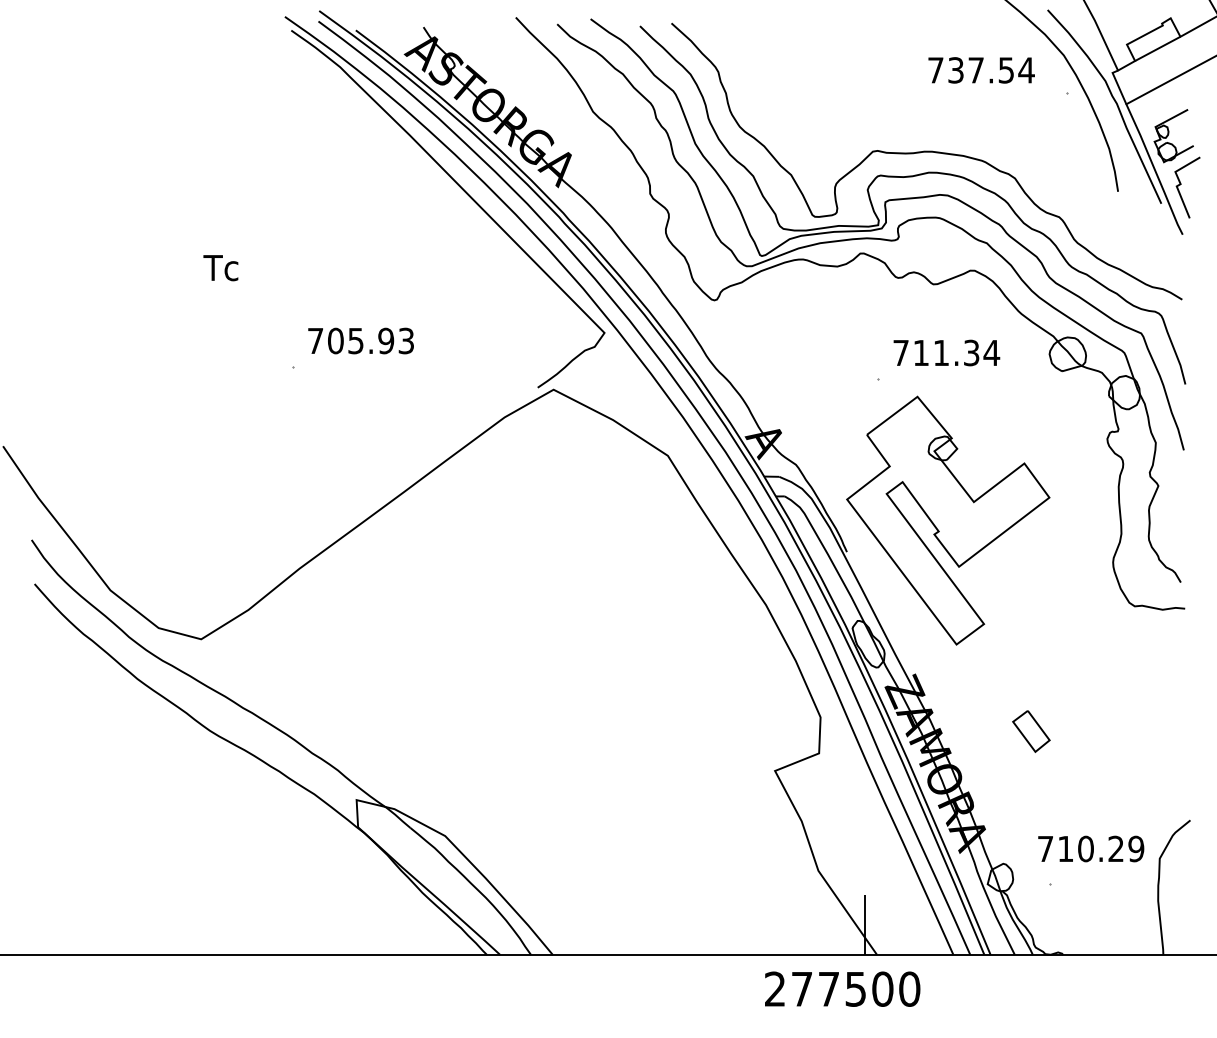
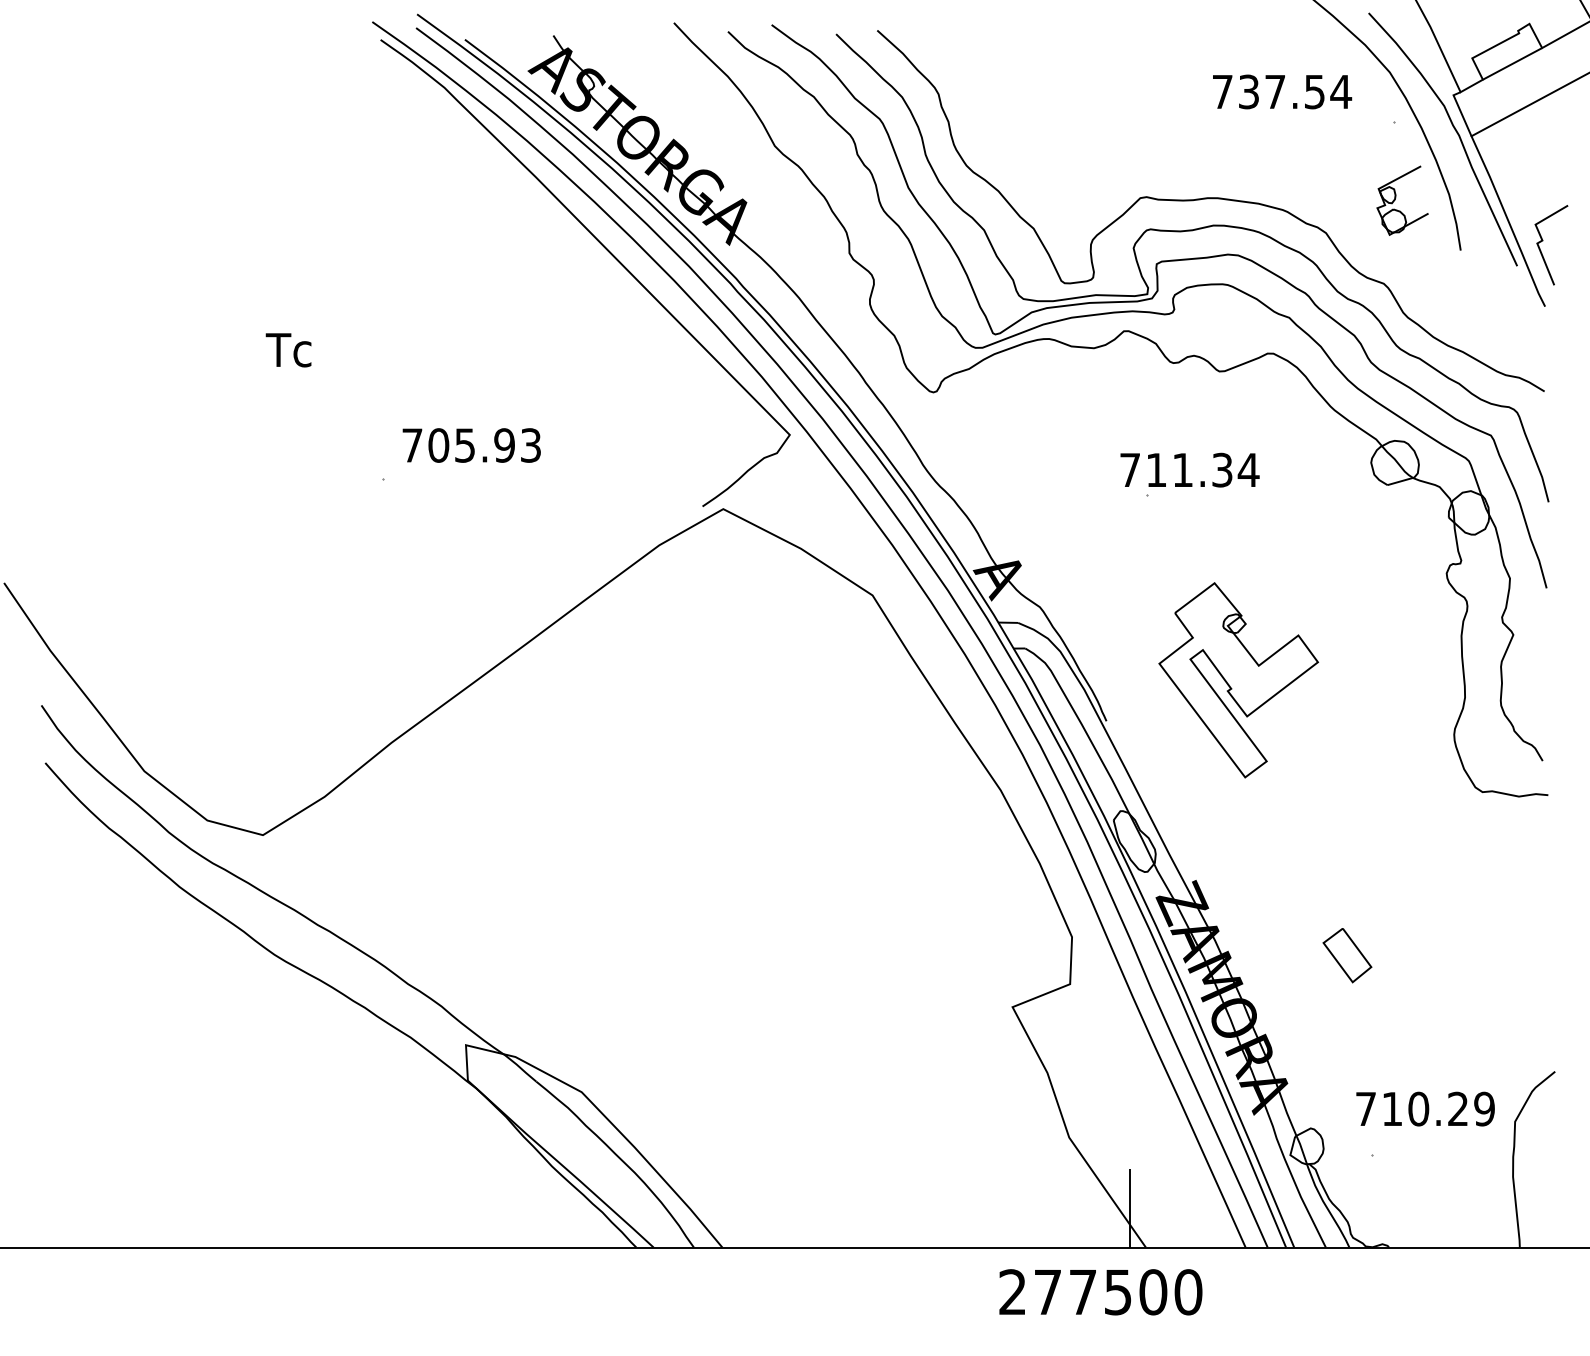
part: (1169, 133) -> (1396, 197), moved
text: (946, 352) -> (1189, 469), moved
part: (947, 520) -> (1238, 680), size x0.6

